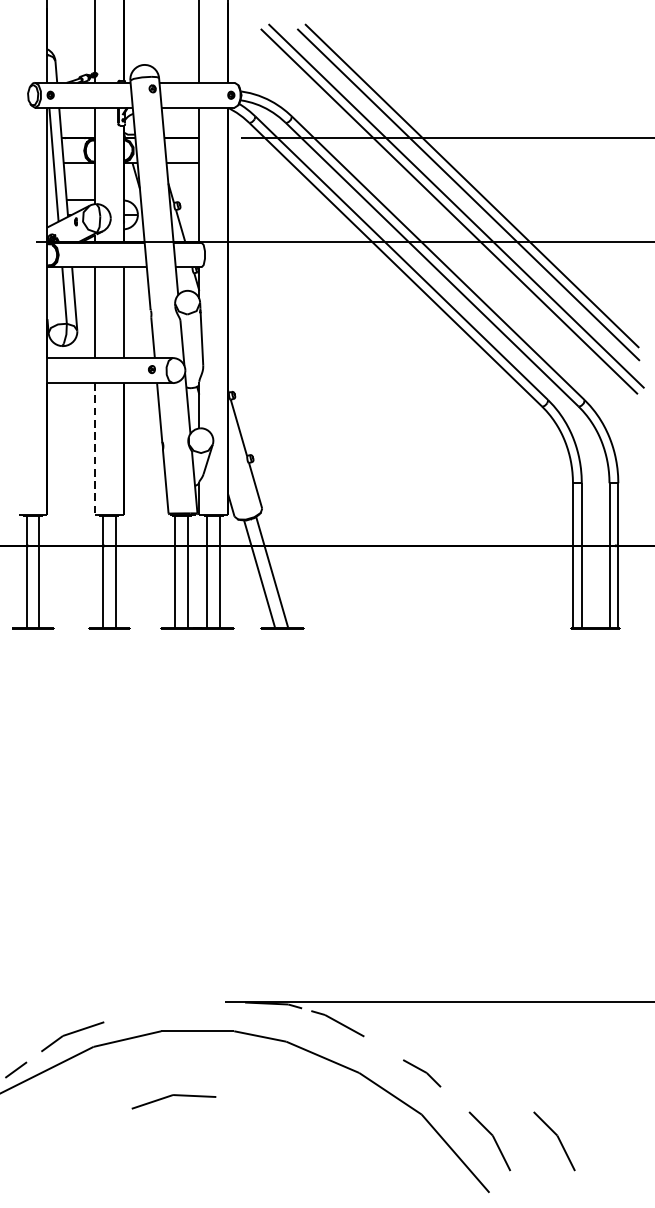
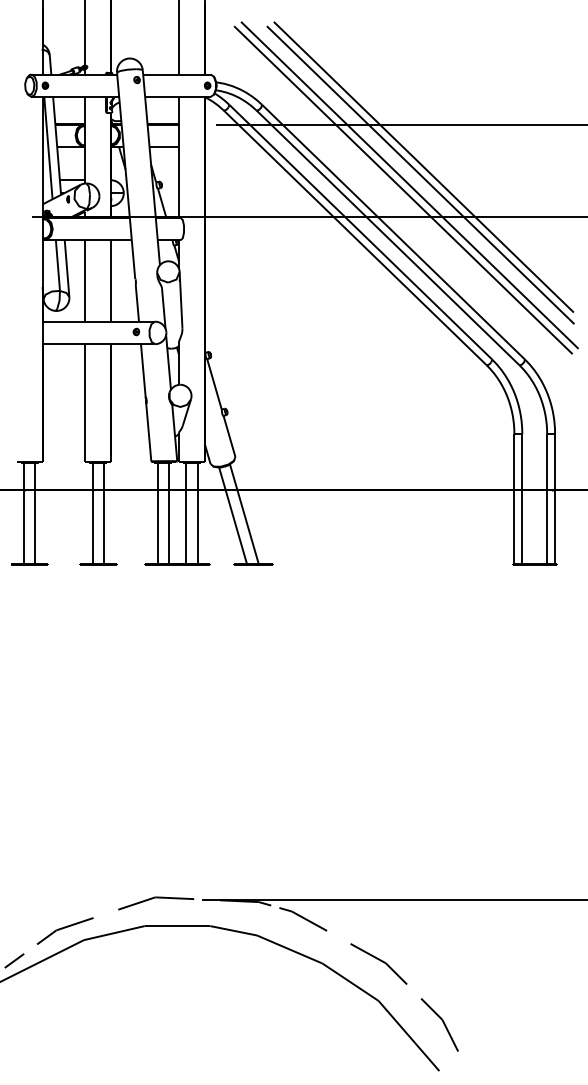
line: (95, 449) -> (85, 403), dashed -> solid
part: (421, 1072) -> (378, 963), size x1.67
part: (174, 1101) -> (156, 903), moved
part: (554, 1140) -> (497, 1024), removed

